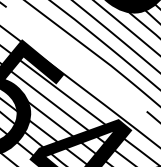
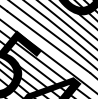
line: (76, 58) -> (48, 41), added

